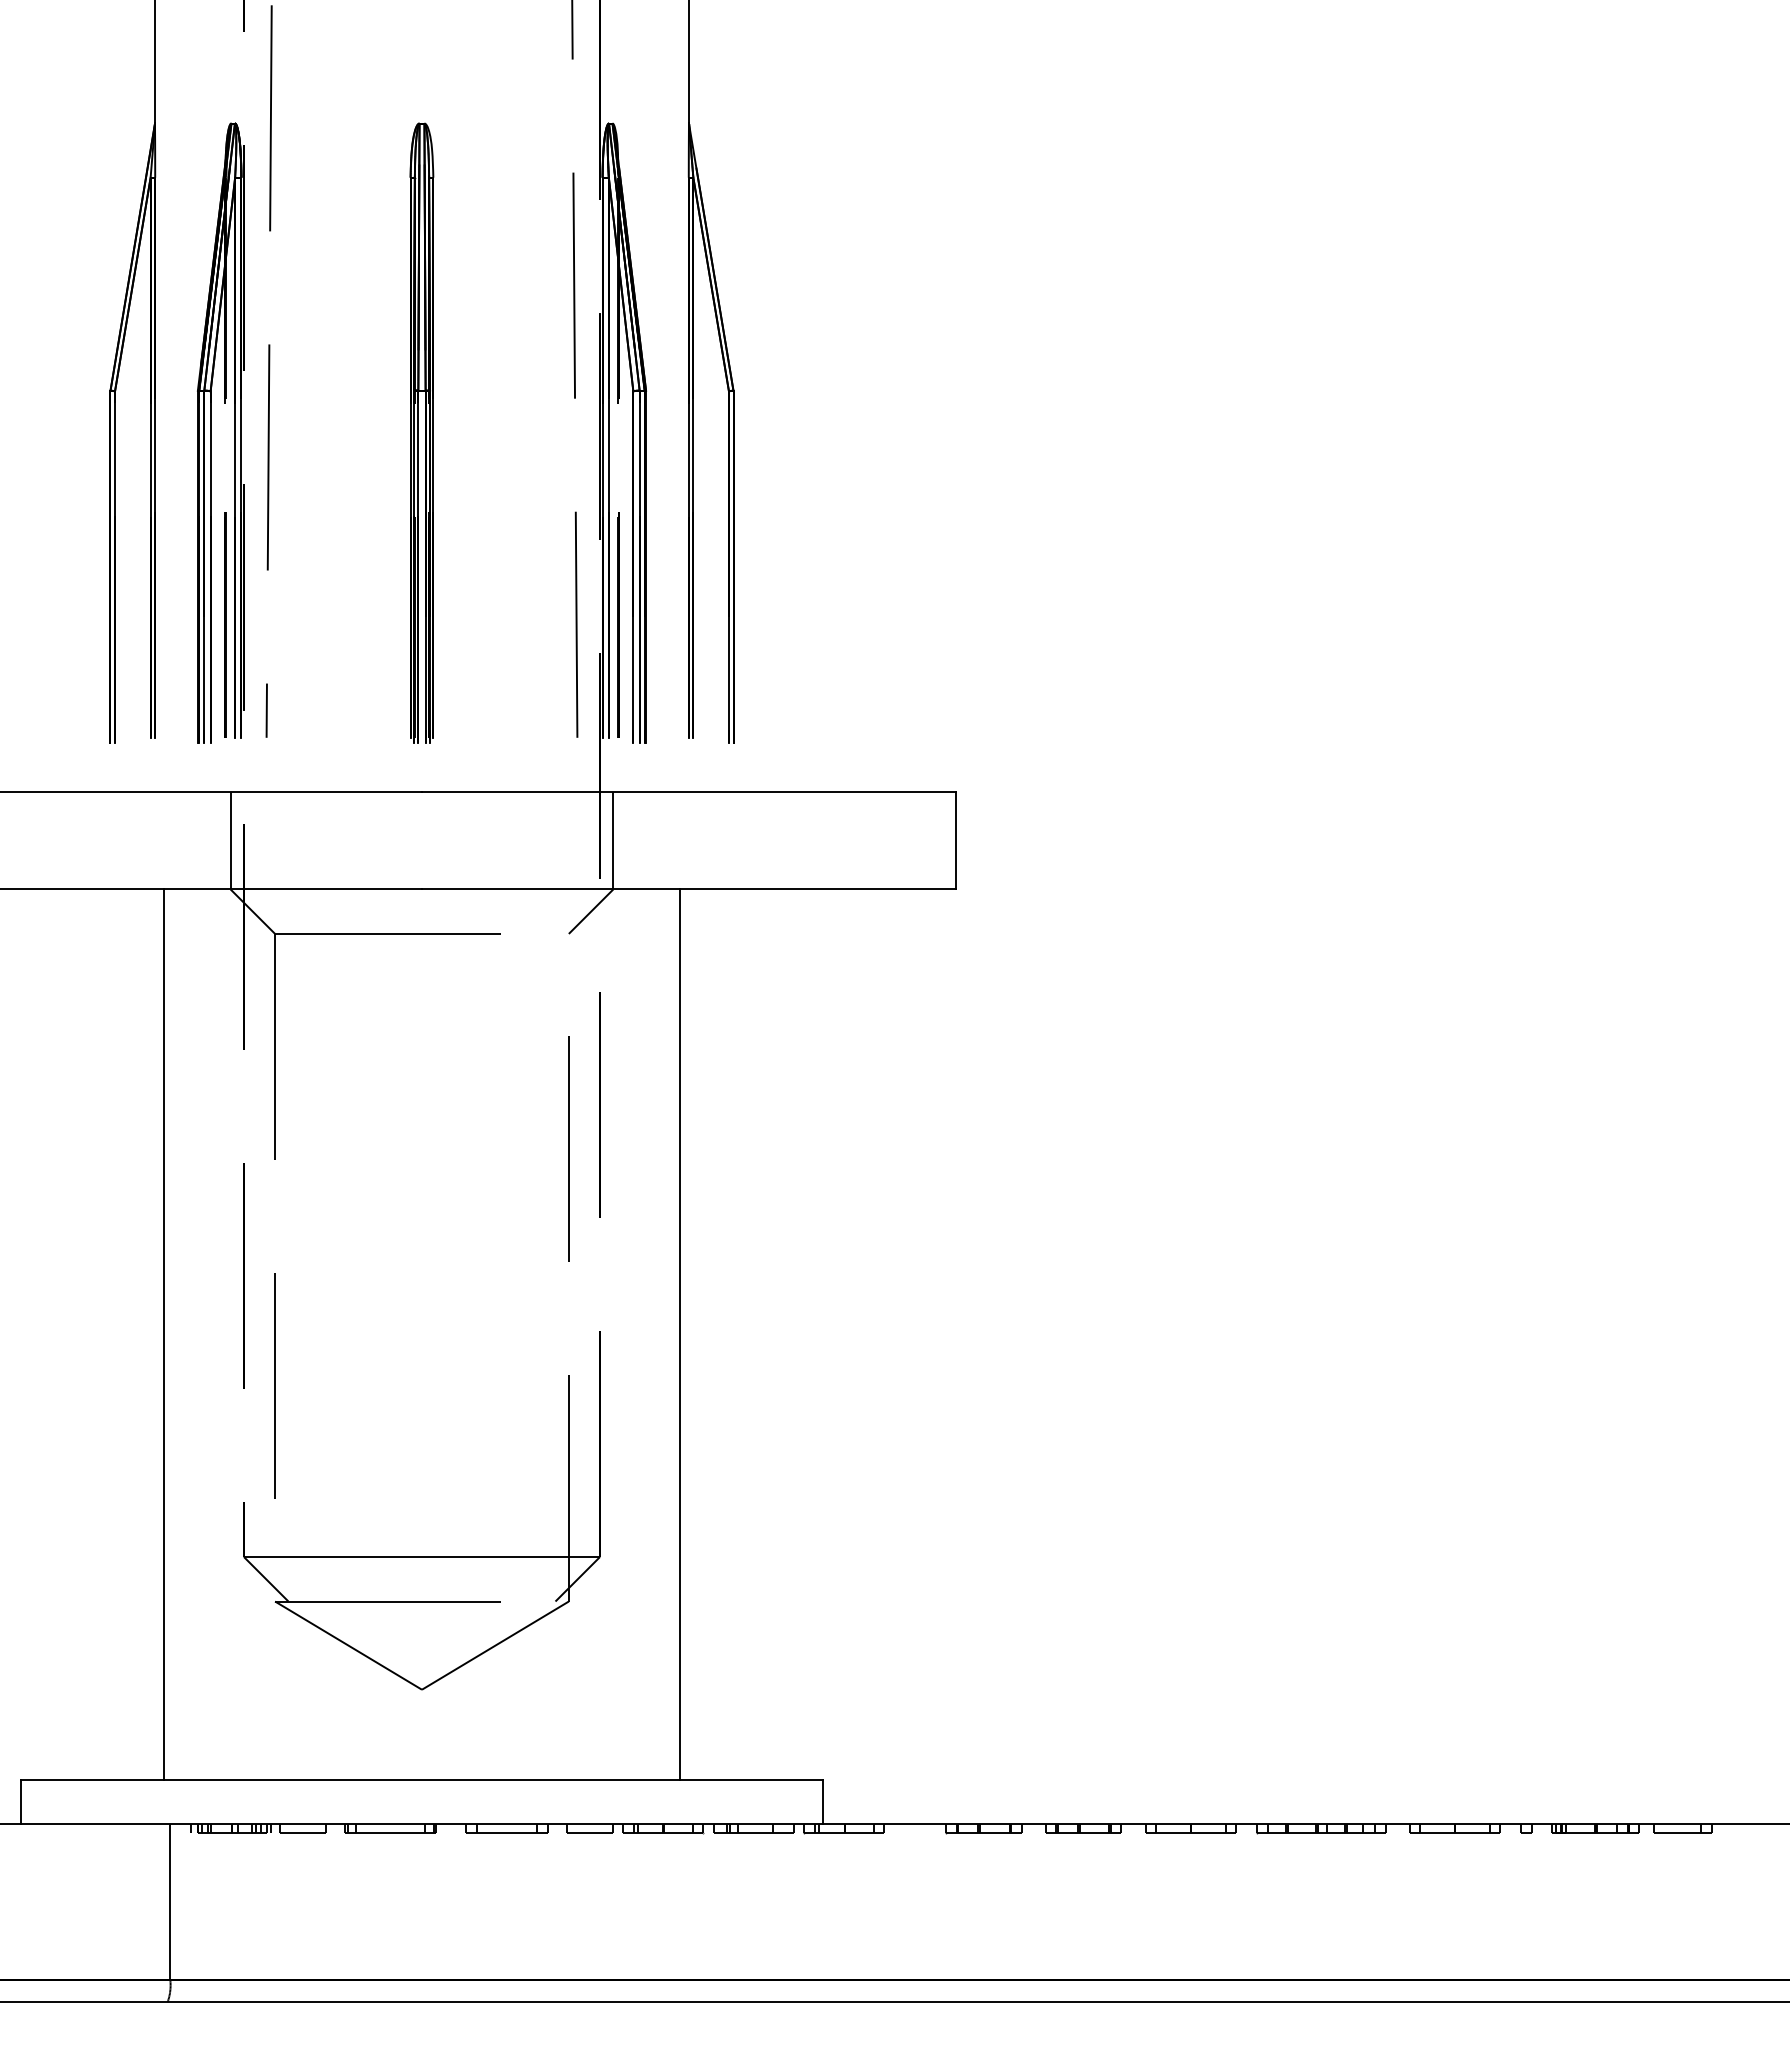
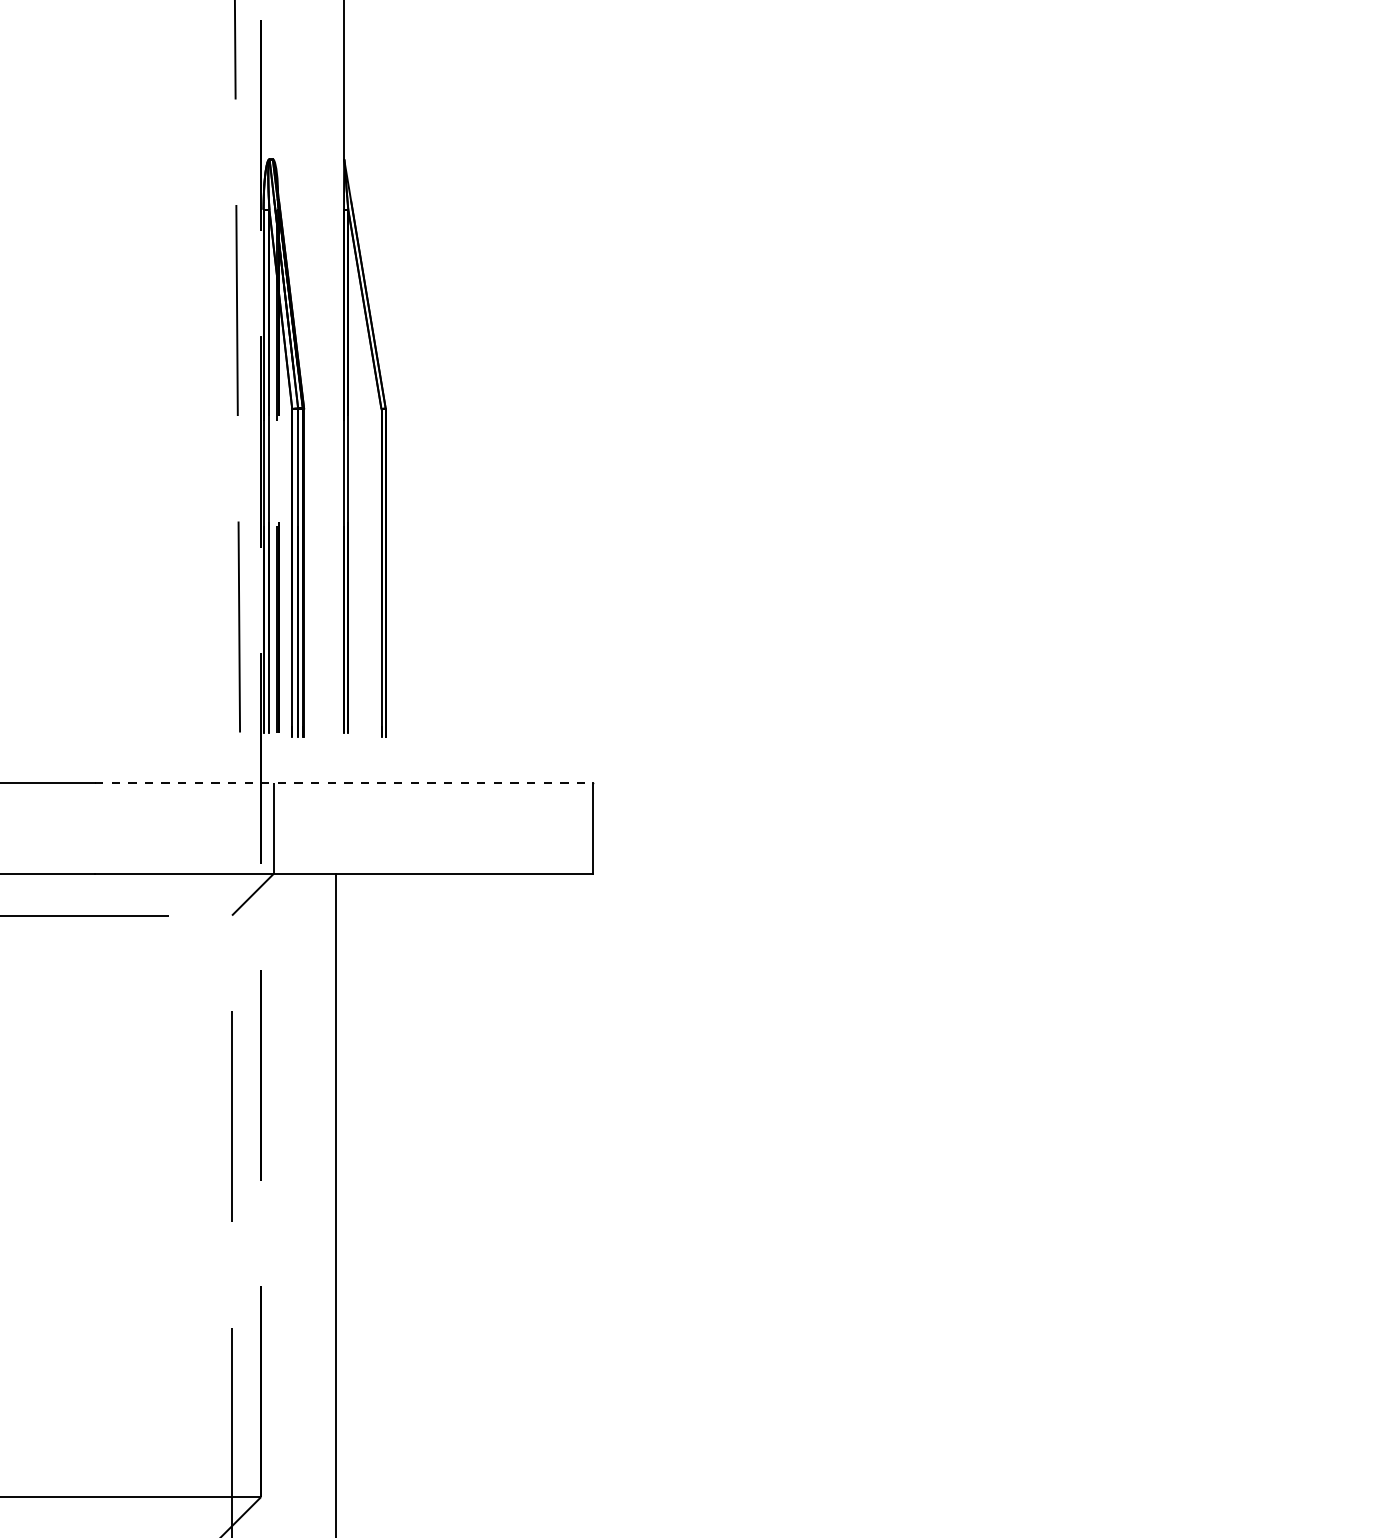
part: (421, 432) -> (94, 447), removed
line: (689, 791) -> (344, 782), solid -> dashed

